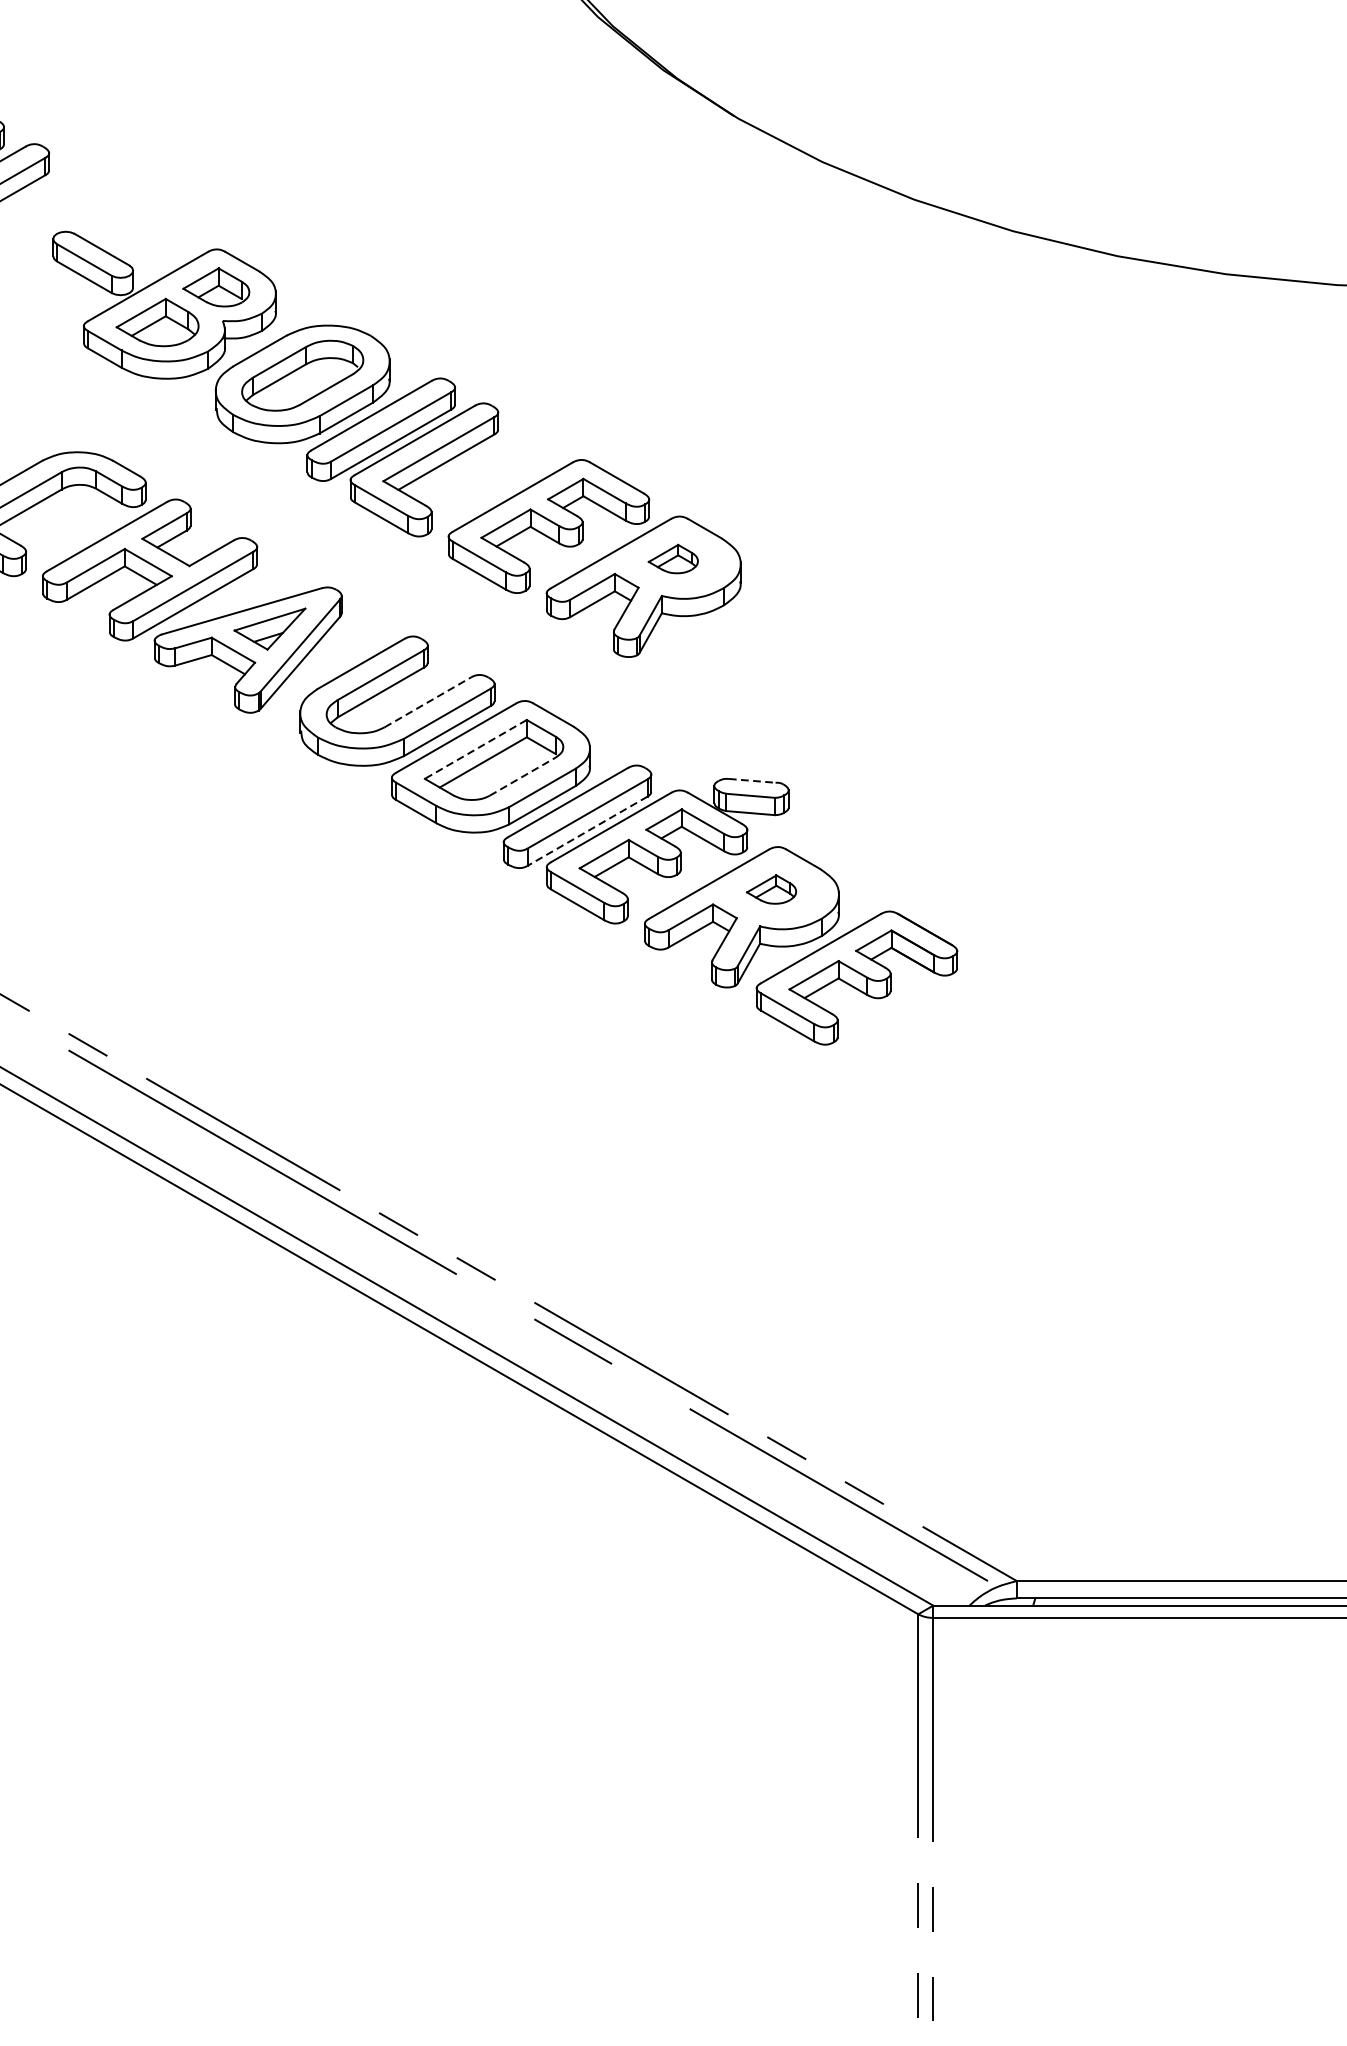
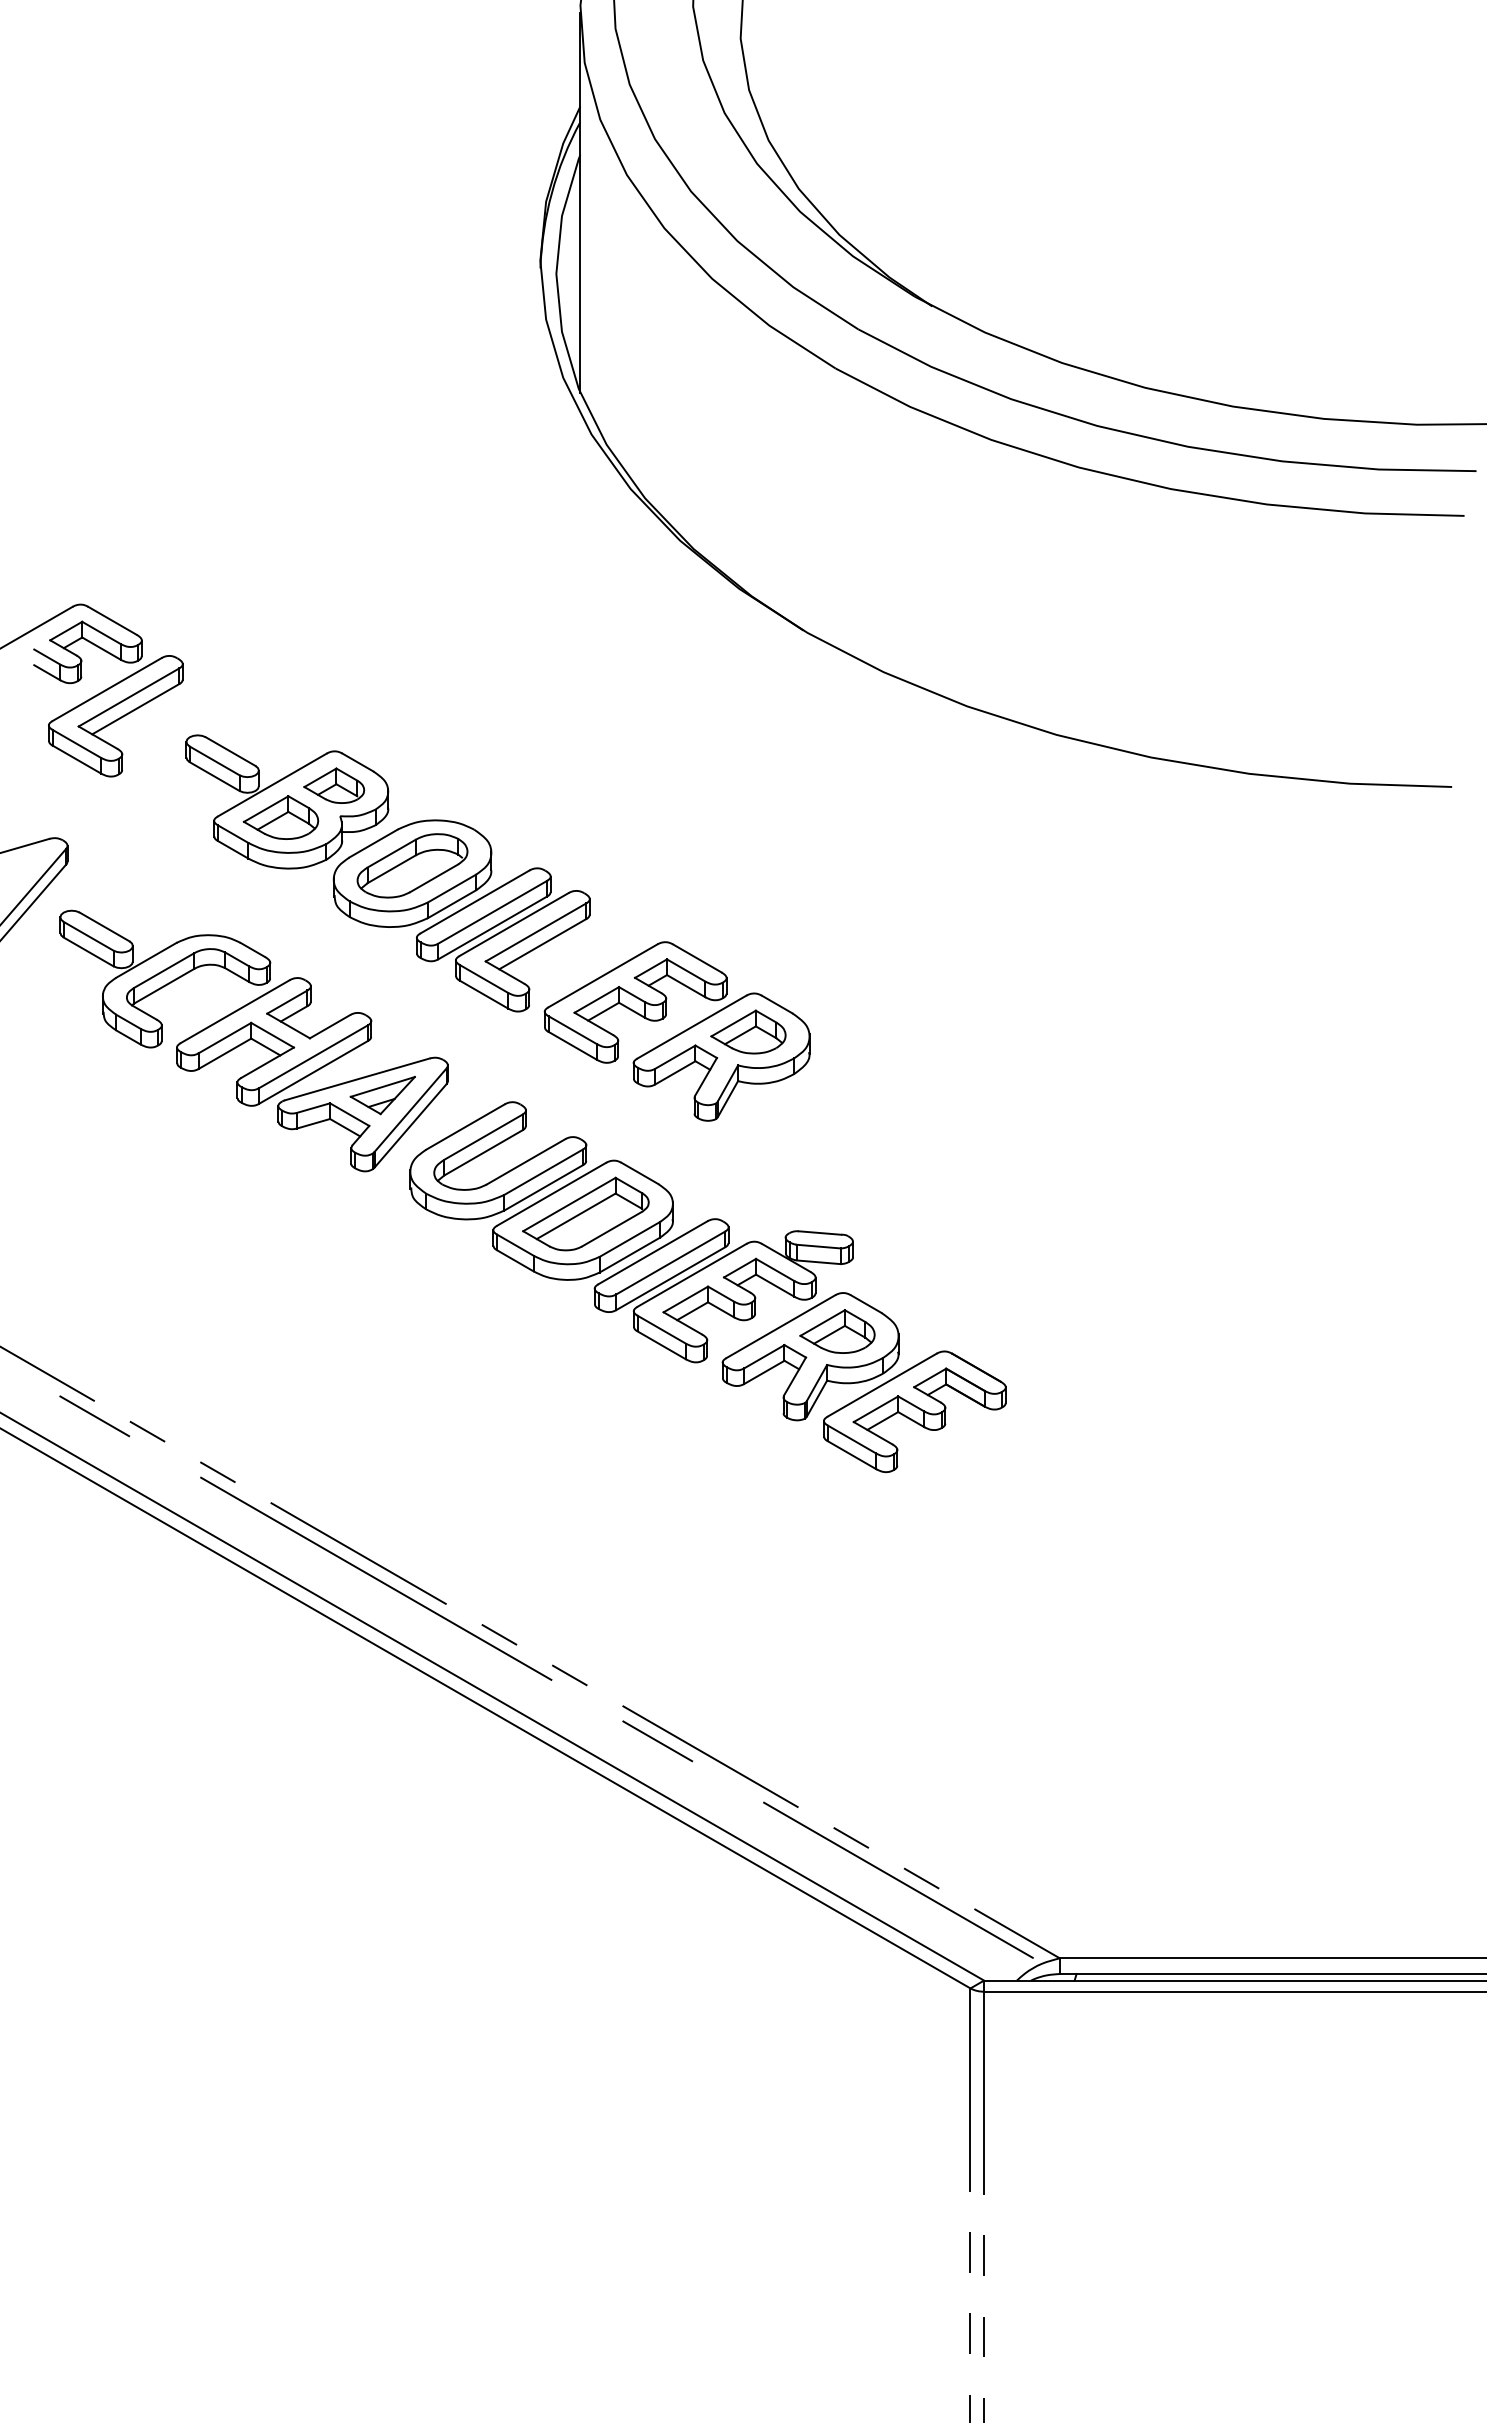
part: (673, 558) -> (748, 1031), size x1.67
line: (428, 701) -> (526, 1161), dashed -> solid
line: (475, 749) -> (569, 1204), dashed -> solid
line: (523, 776) -> (612, 1229), dashed -> solid
line: (752, 781) -> (820, 1233), dashed -> solid
line: (587, 831) -> (670, 1278), dashed -> solid
part: (771, 889) -> (837, 1331), size x1.67

